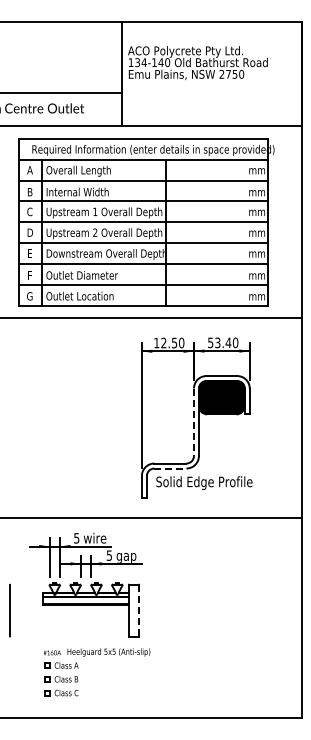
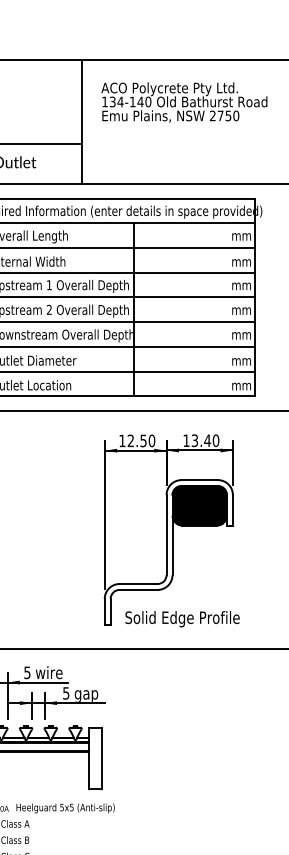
text: (197, 63) -> (183, 103), moved
text: (210, 342) -> (186, 440), 53.40 -> 13.40
line: (193, 422) -> (166, 535), dashed -> solid
line: (170, 468) -> (138, 589), dashed -> solid
text: (204, 482) -> (182, 618), moved
line: (139, 610) -> (101, 758), dashed -> solid

